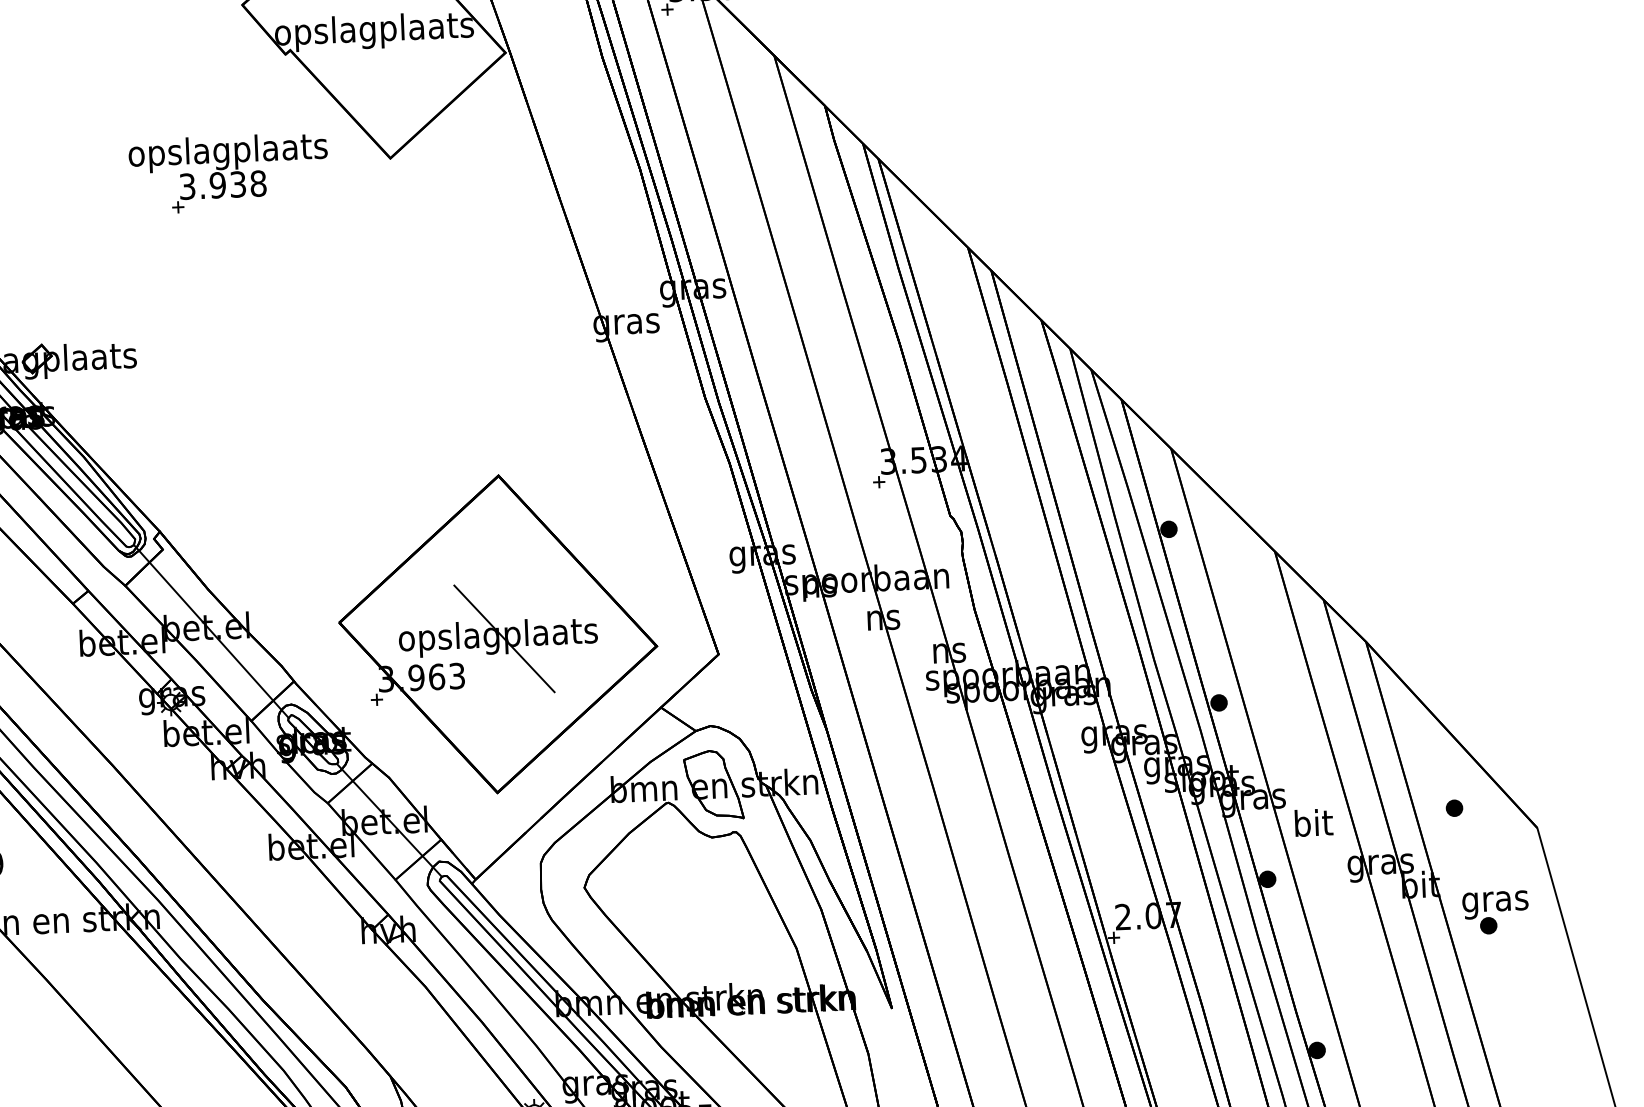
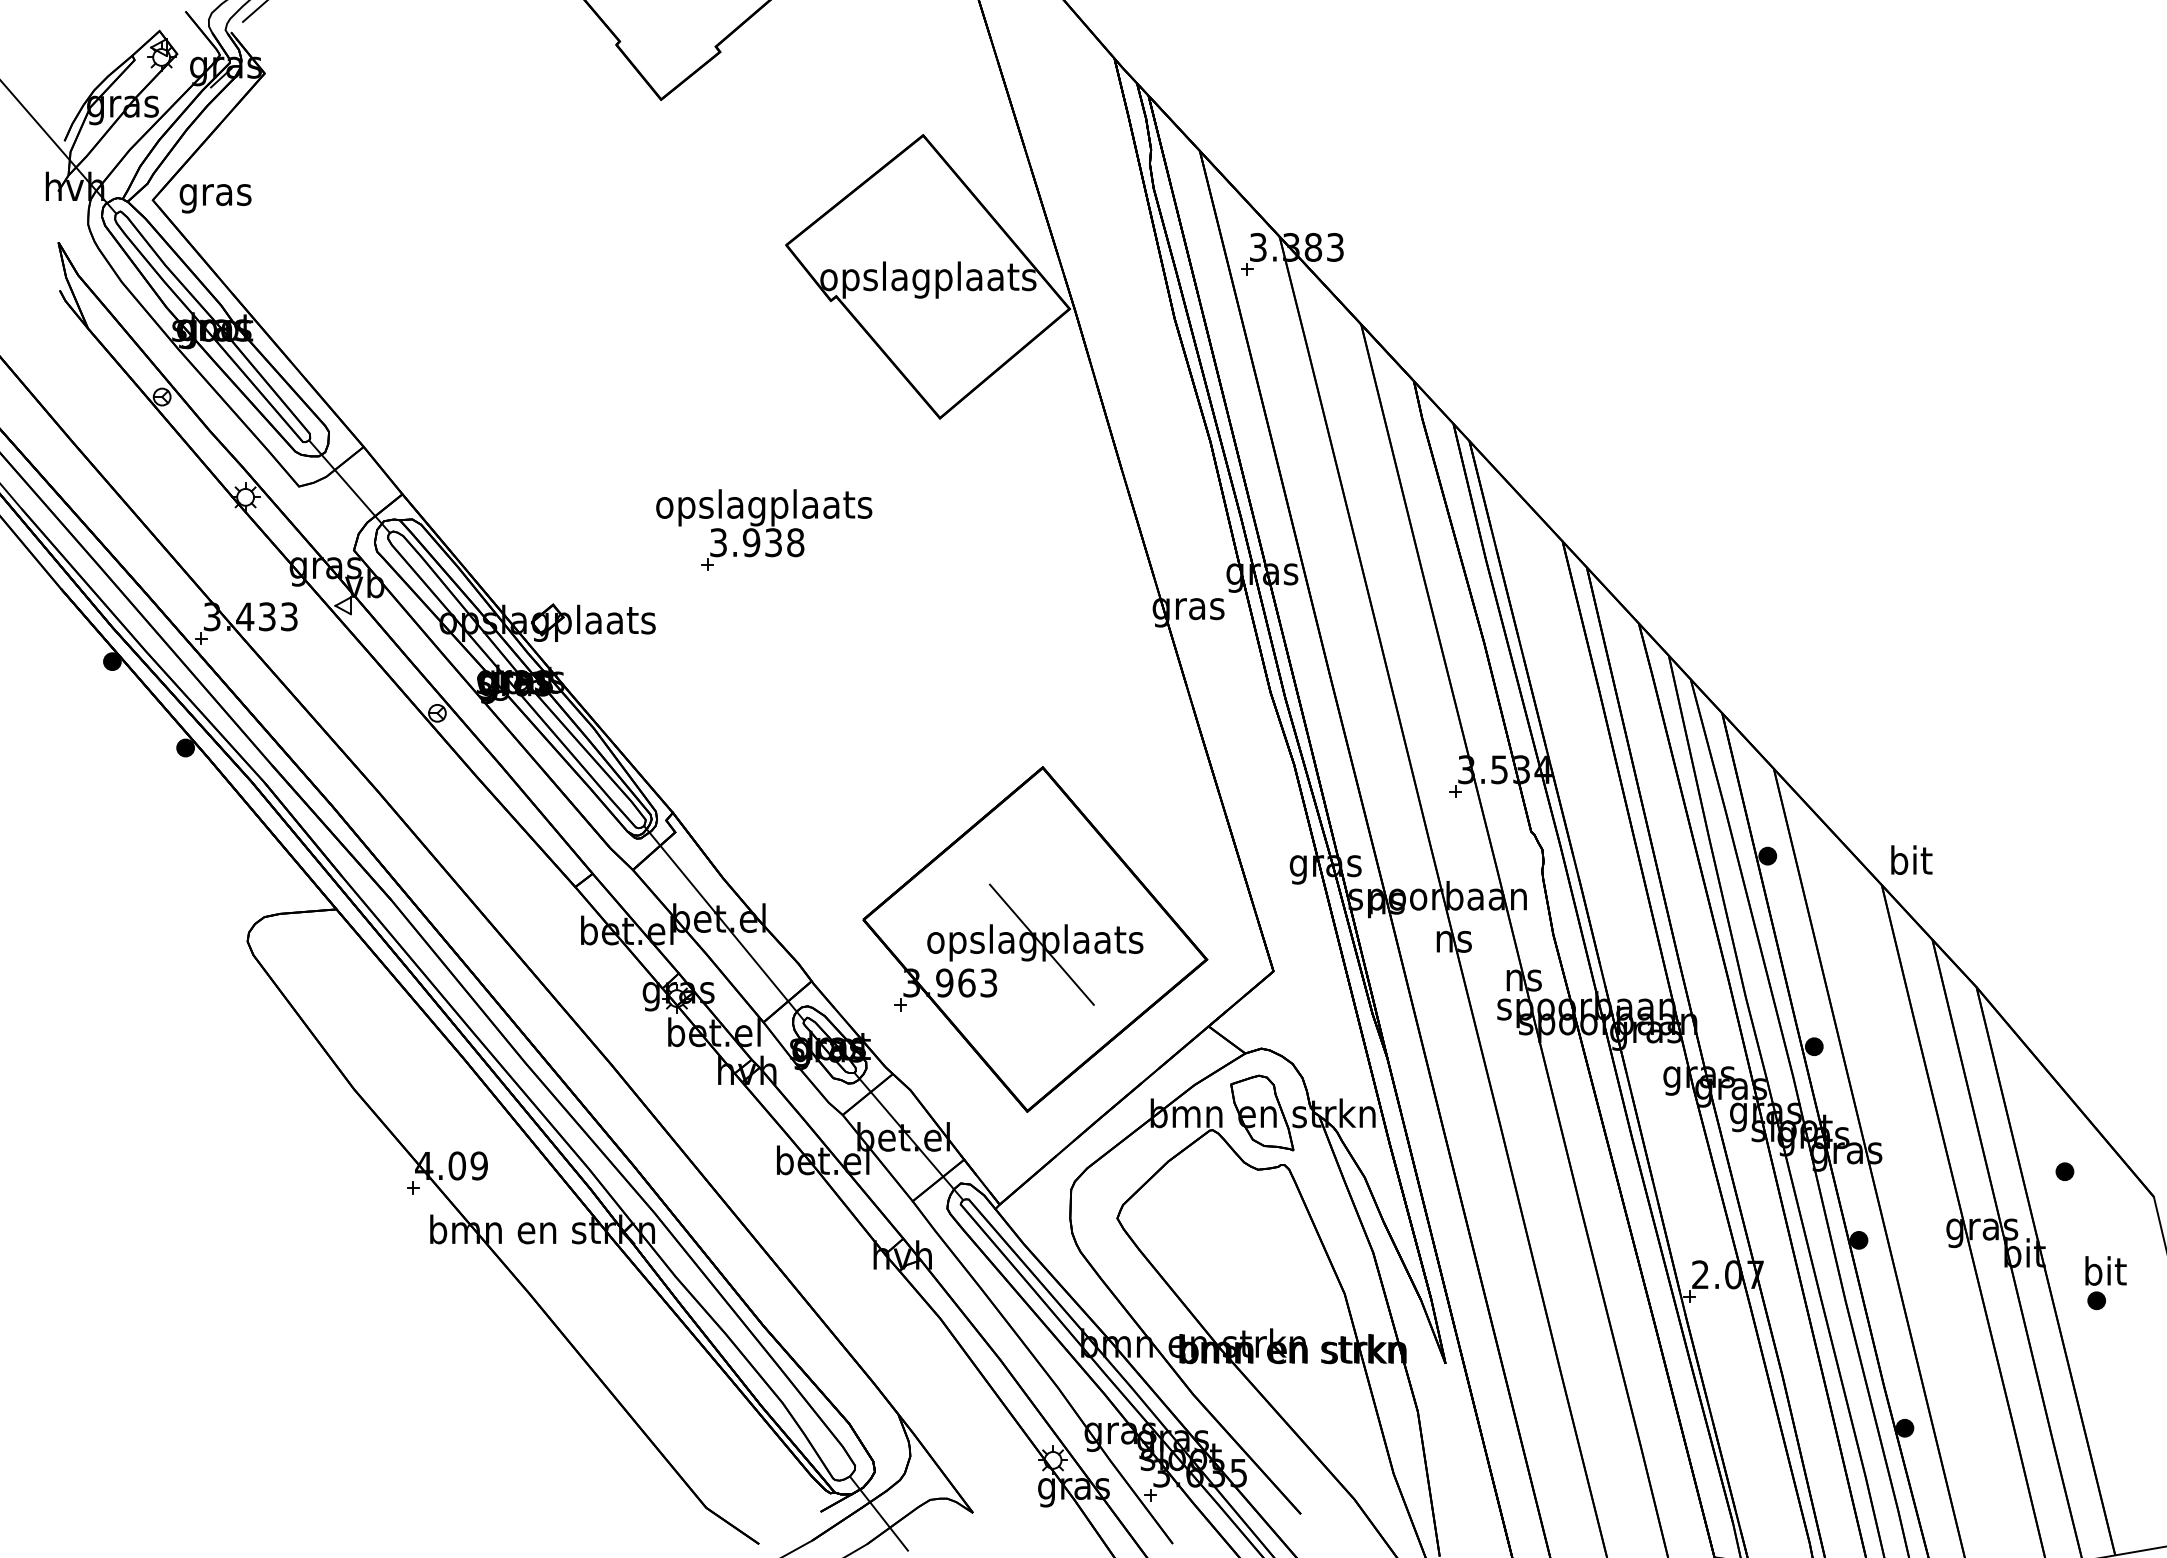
part: (229, 172) -> (764, 529), moved
text: (1313, 822) -> (1911, 859), moved
text: (1494, 901) -> (2104, 1274), gras -> bit

